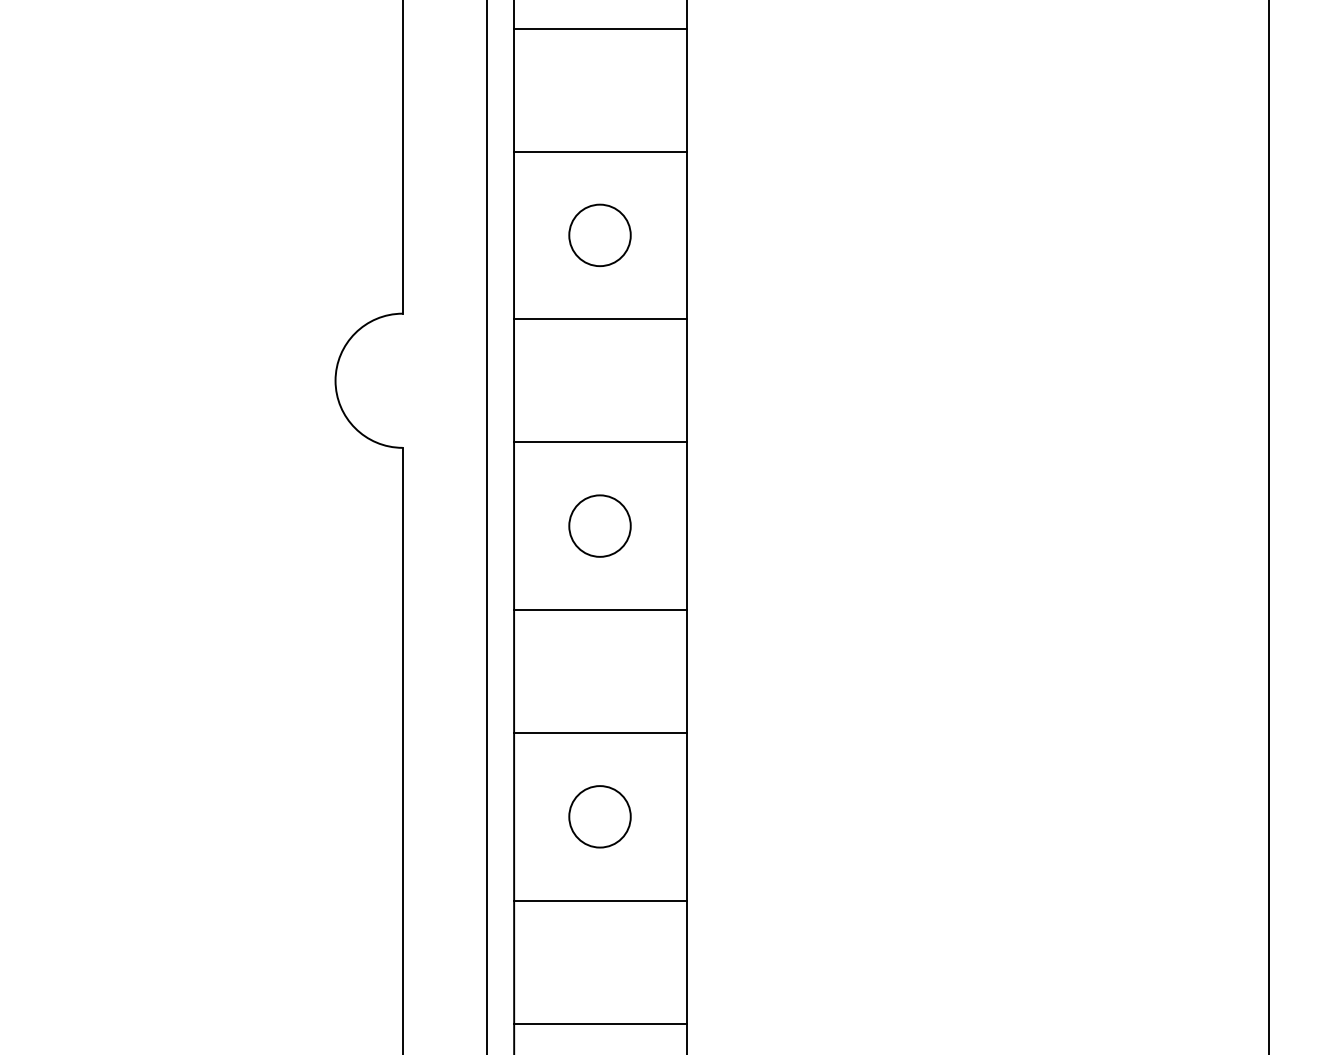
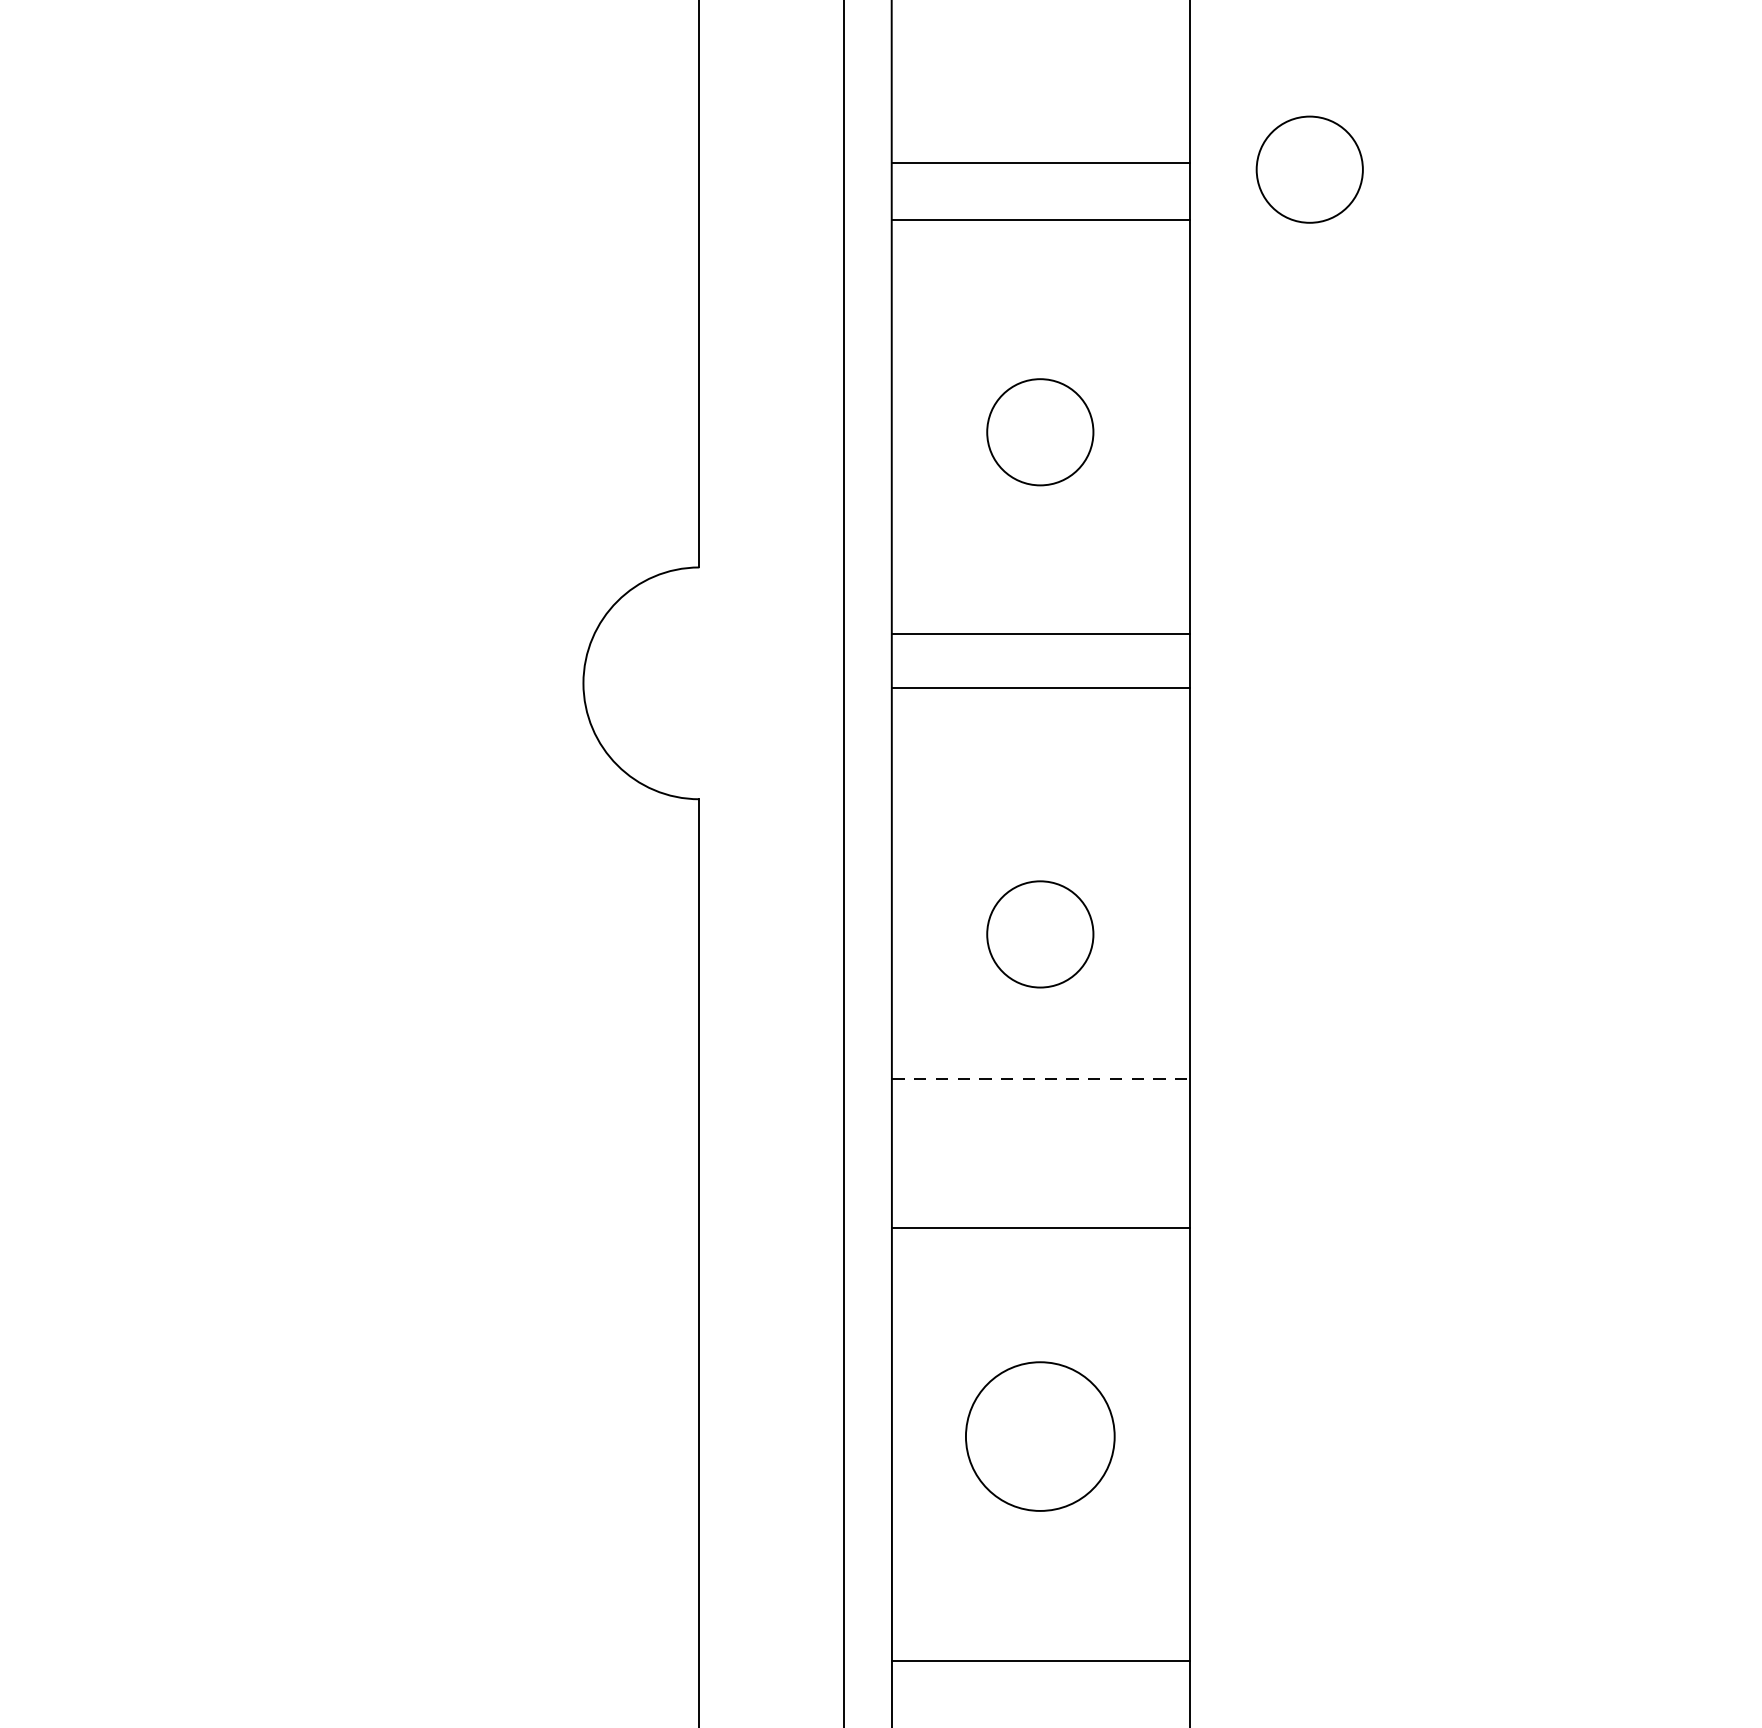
line: (600, 28) -> (1041, 162), moved
circle: (755, 82) -> (1308, 168), added
line: (600, 151) -> (1041, 219), moved
line: (600, 319) -> (1041, 634), moved
line: (600, 442) -> (1041, 688), moved
line: (601, 609) -> (1042, 1078), solid -> dashed
line: (600, 732) -> (1041, 1227), moved
circle: (599, 816) -> (1039, 1436), size x1.4
line: (600, 900) -> (1041, 1660), moved

